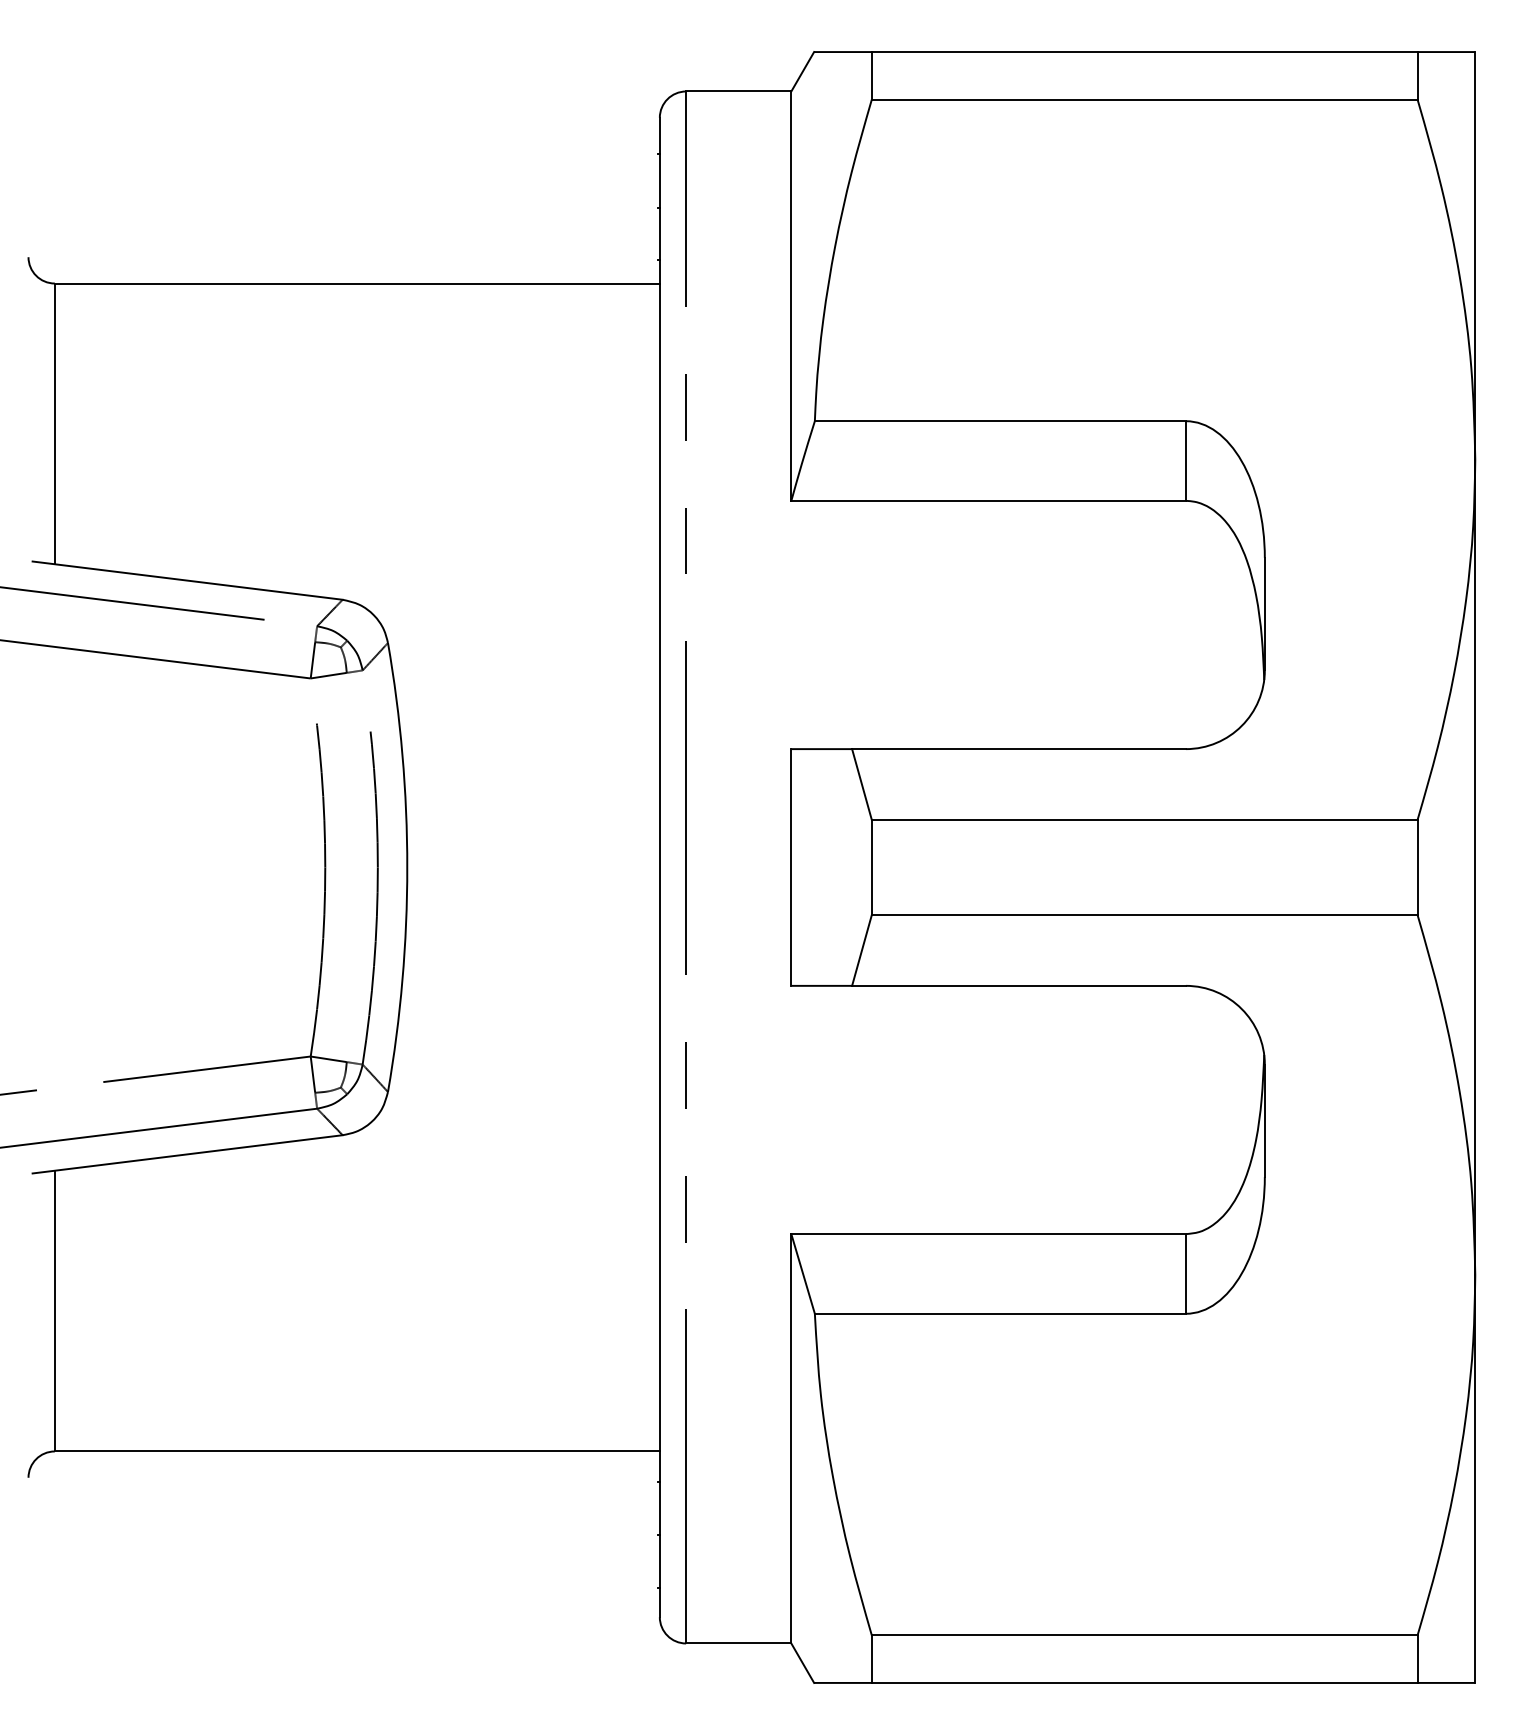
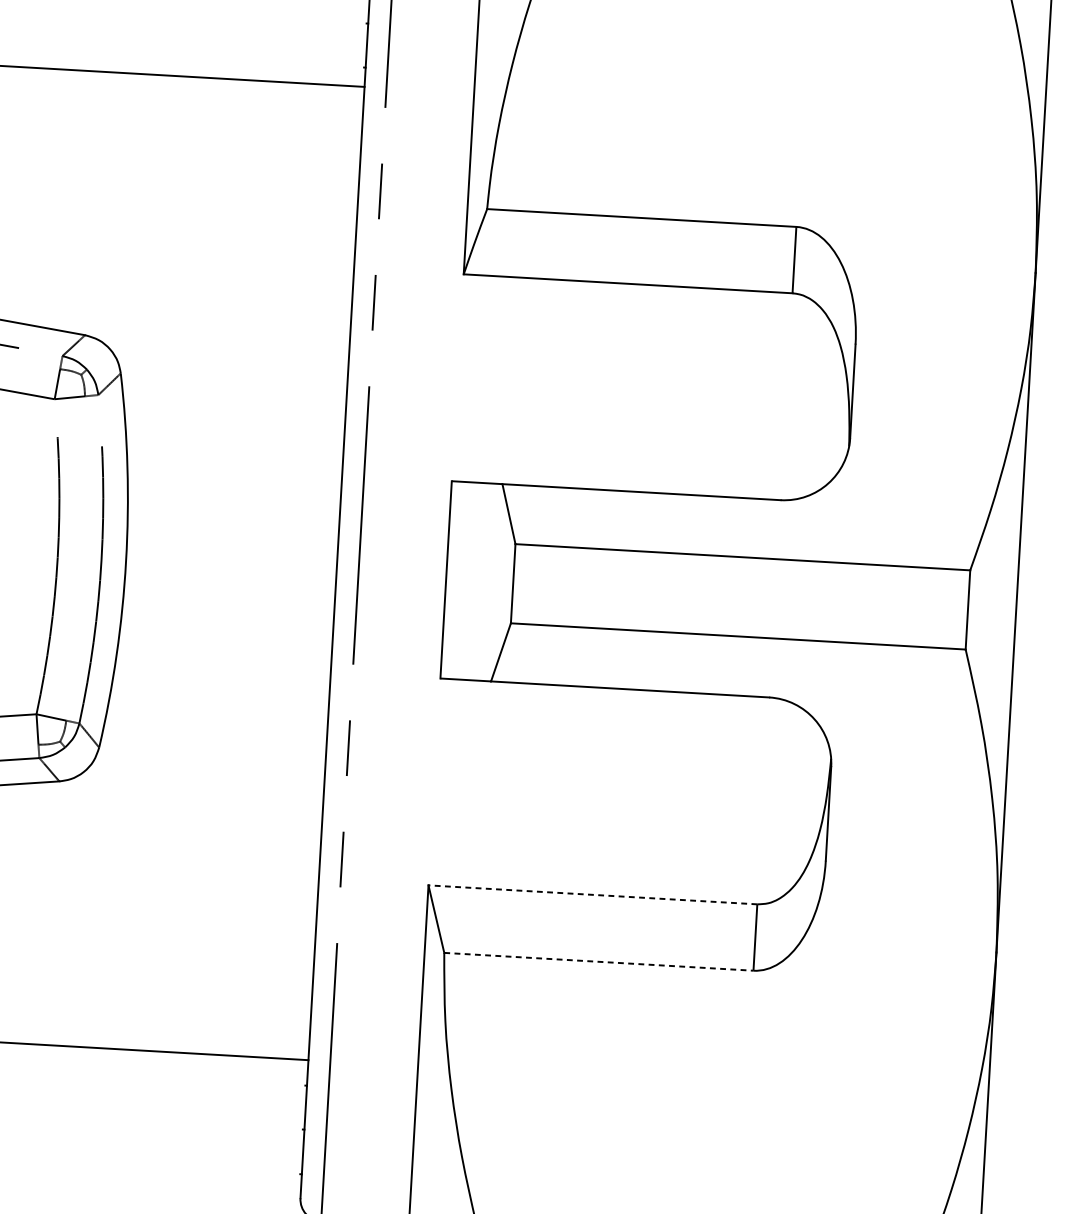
line: (988, 1234) -> (592, 895), solid -> dashed
line: (1000, 1313) -> (598, 961), solid -> dashed

